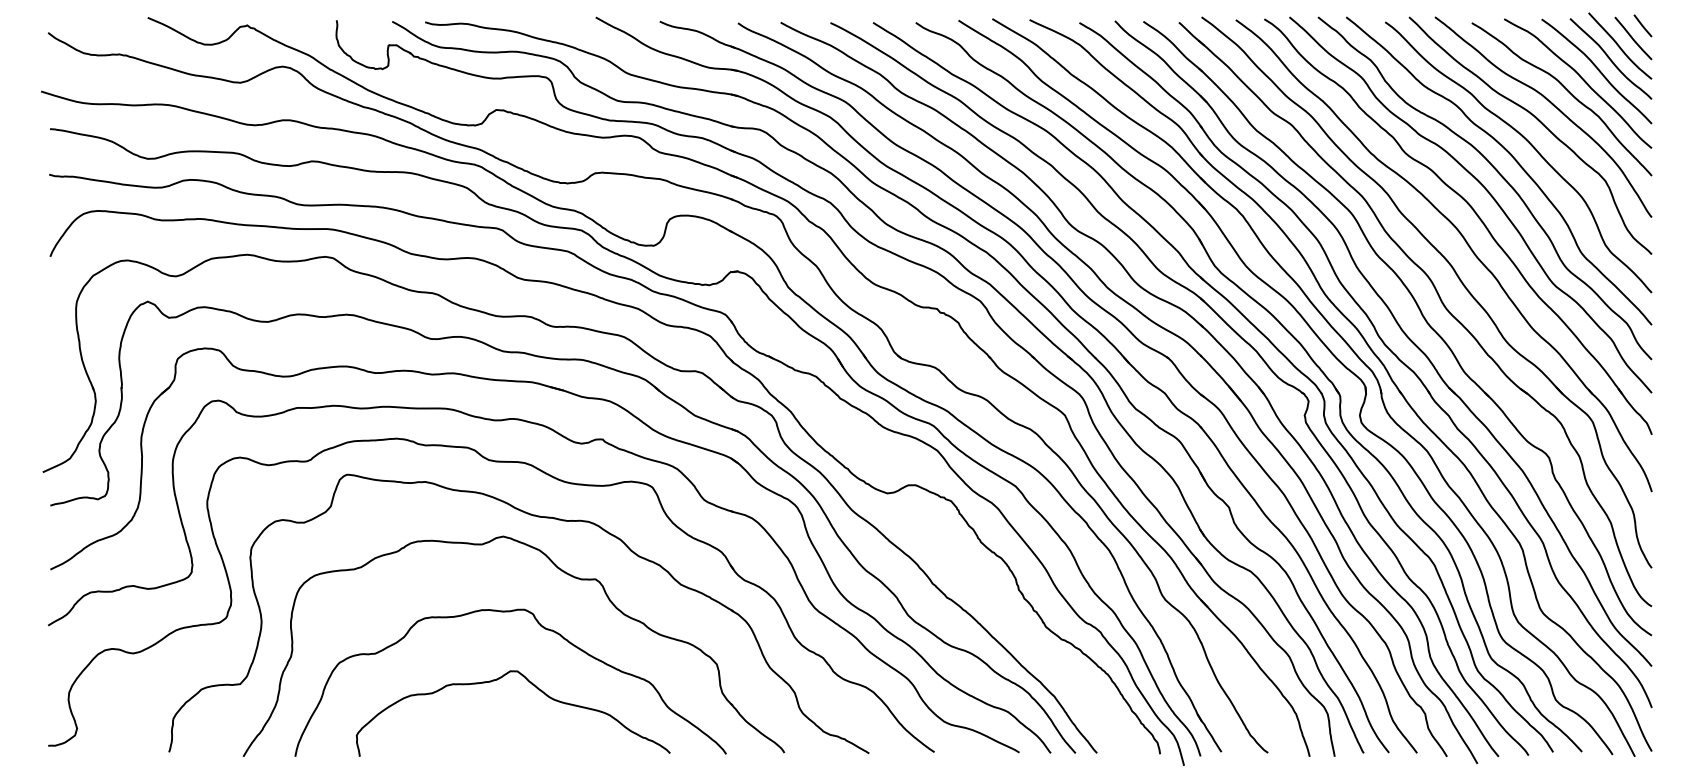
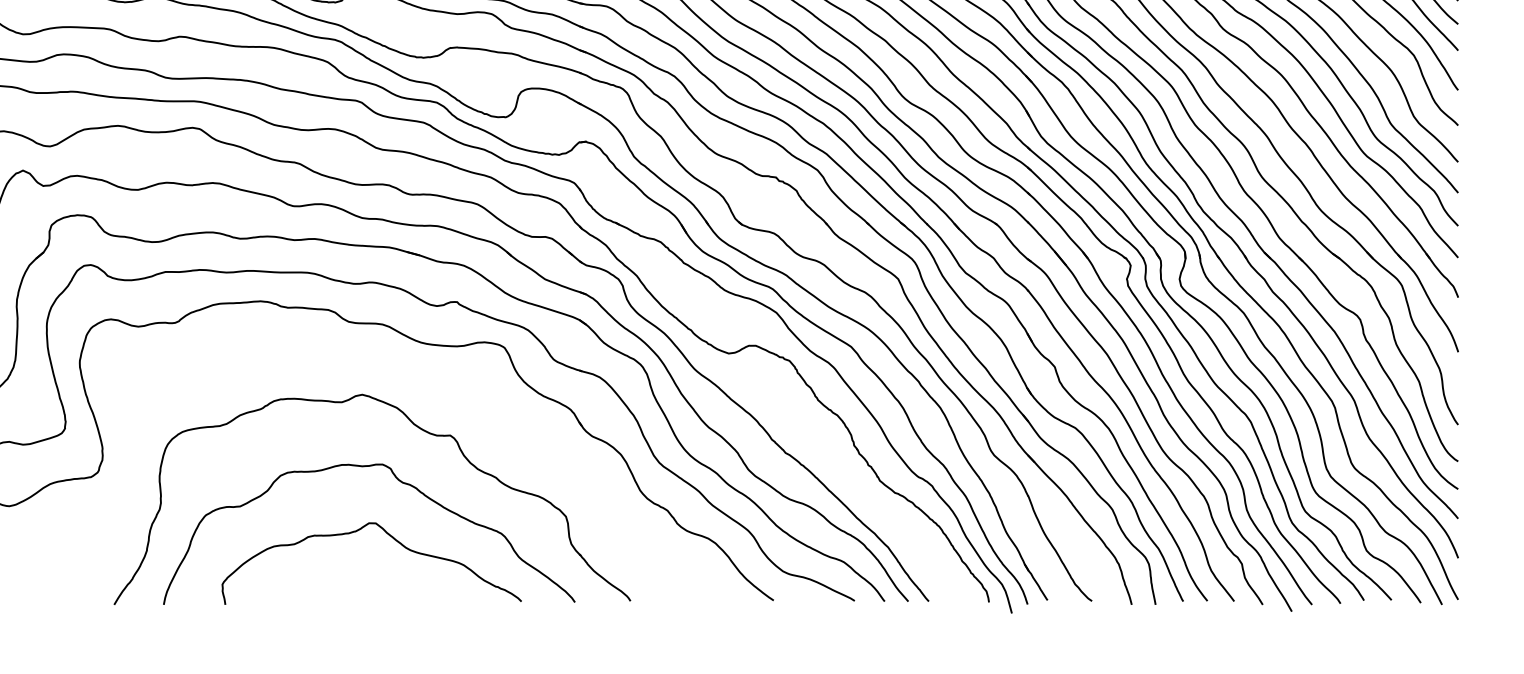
part: (537, 517) -> (394, 376), removed

